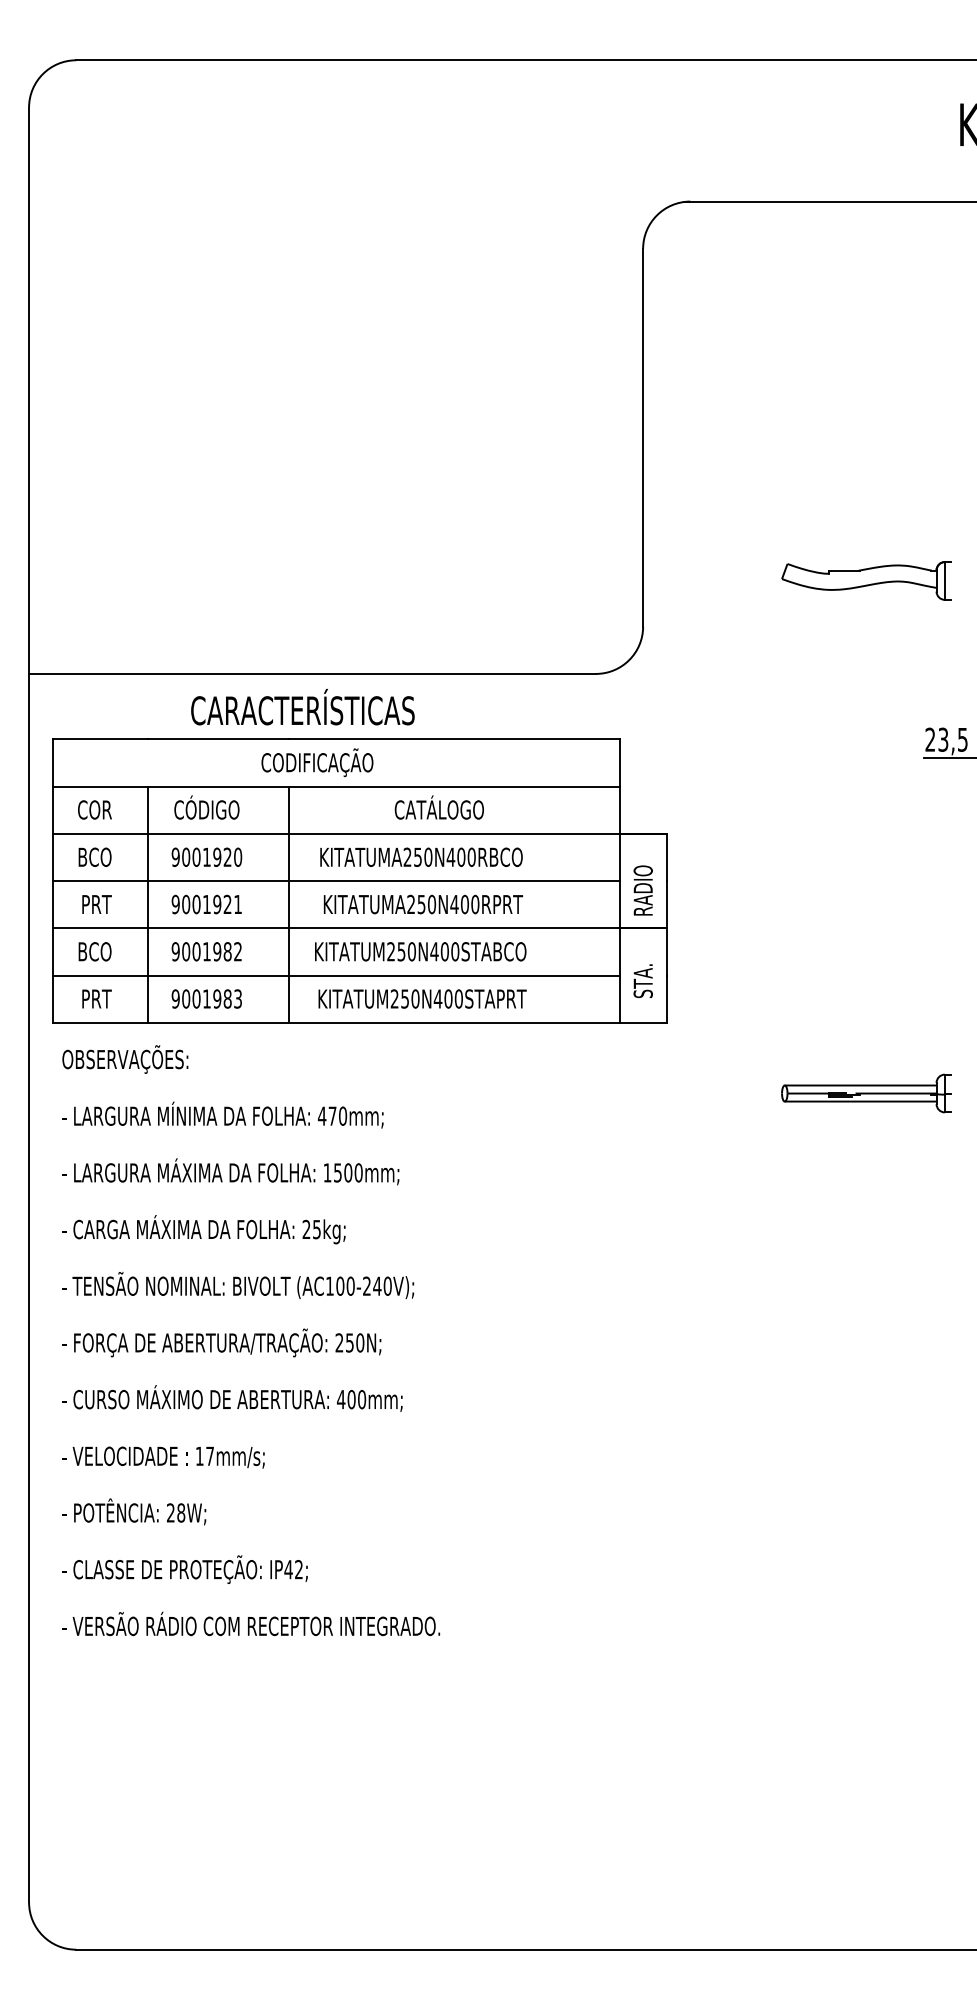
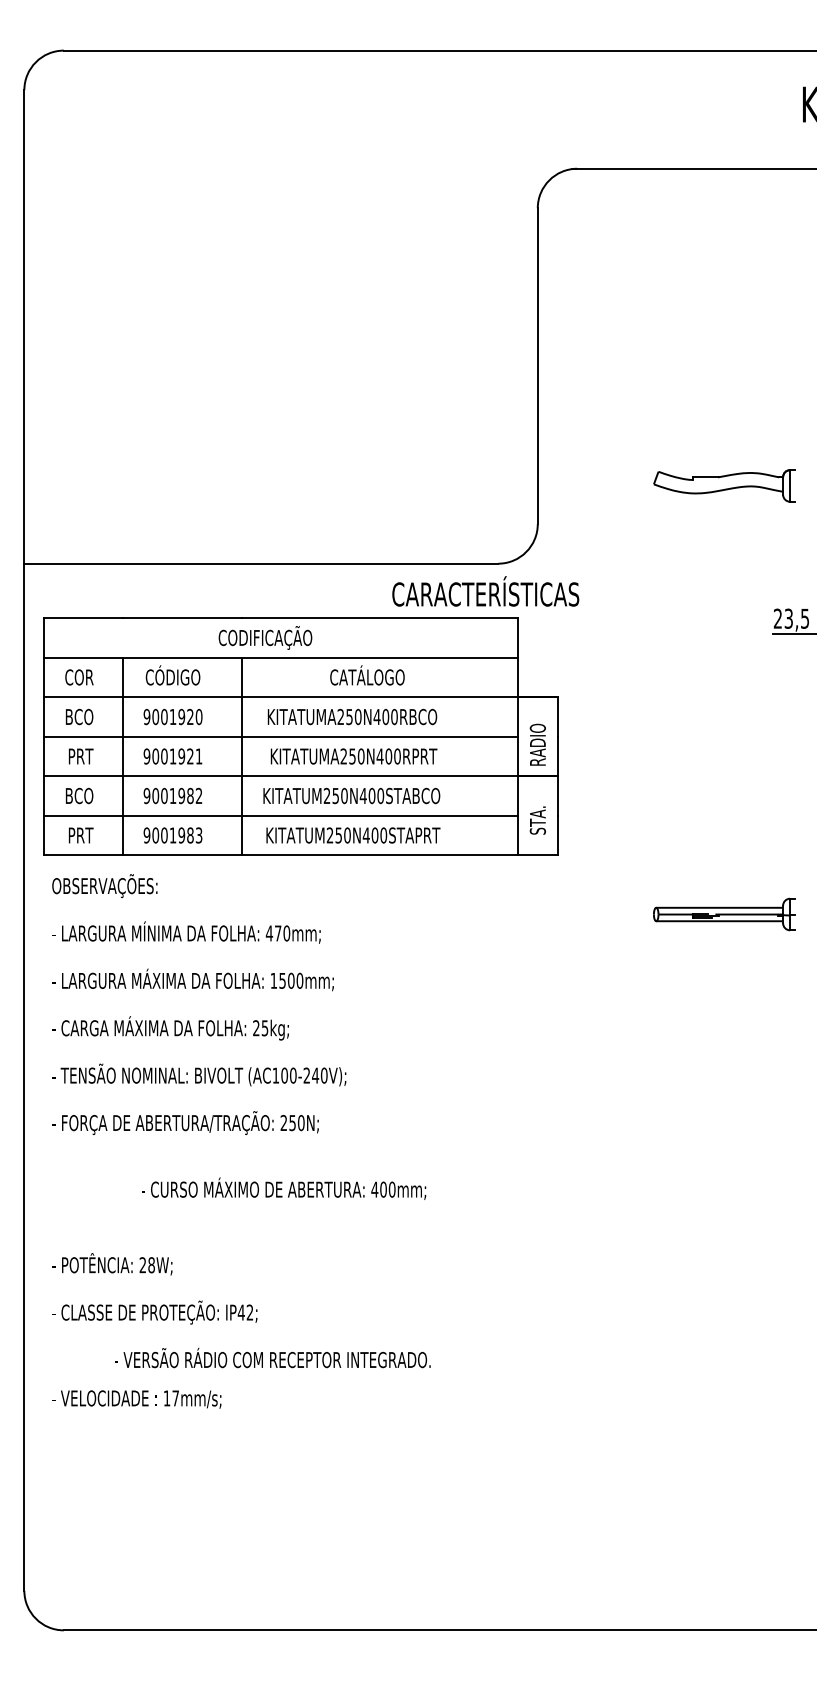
text: (302, 707) -> (485, 591), moved
text: (232, 1398) -> (283, 1188), moved
text: (163, 1457) -> (136, 1399), moved
text: (251, 1623) -> (273, 1357), moved

